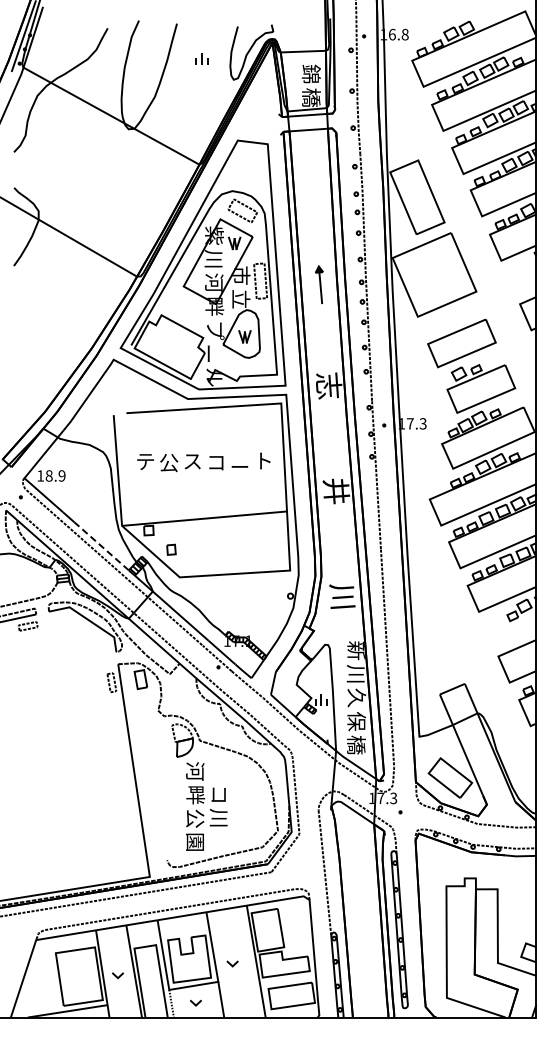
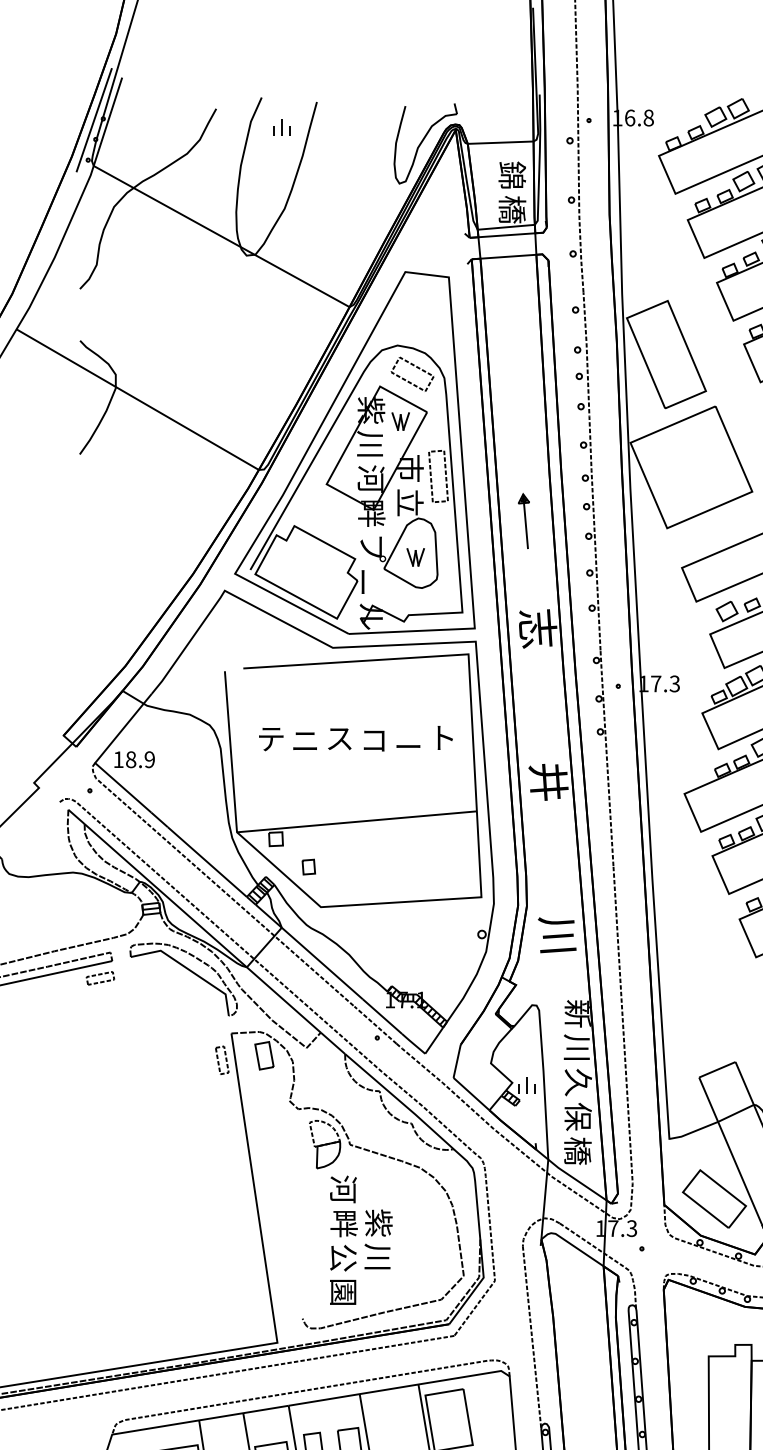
part: (201, 58) -> (281, 126), moved
part: (319, 284) -> (524, 520), moved
text: (169, 463) -> (306, 741), 公 -> ニ
line: (101, 546) -> (207, 862), dashed -> solid
text: (219, 794) -> (378, 1222), コ -> 紫

